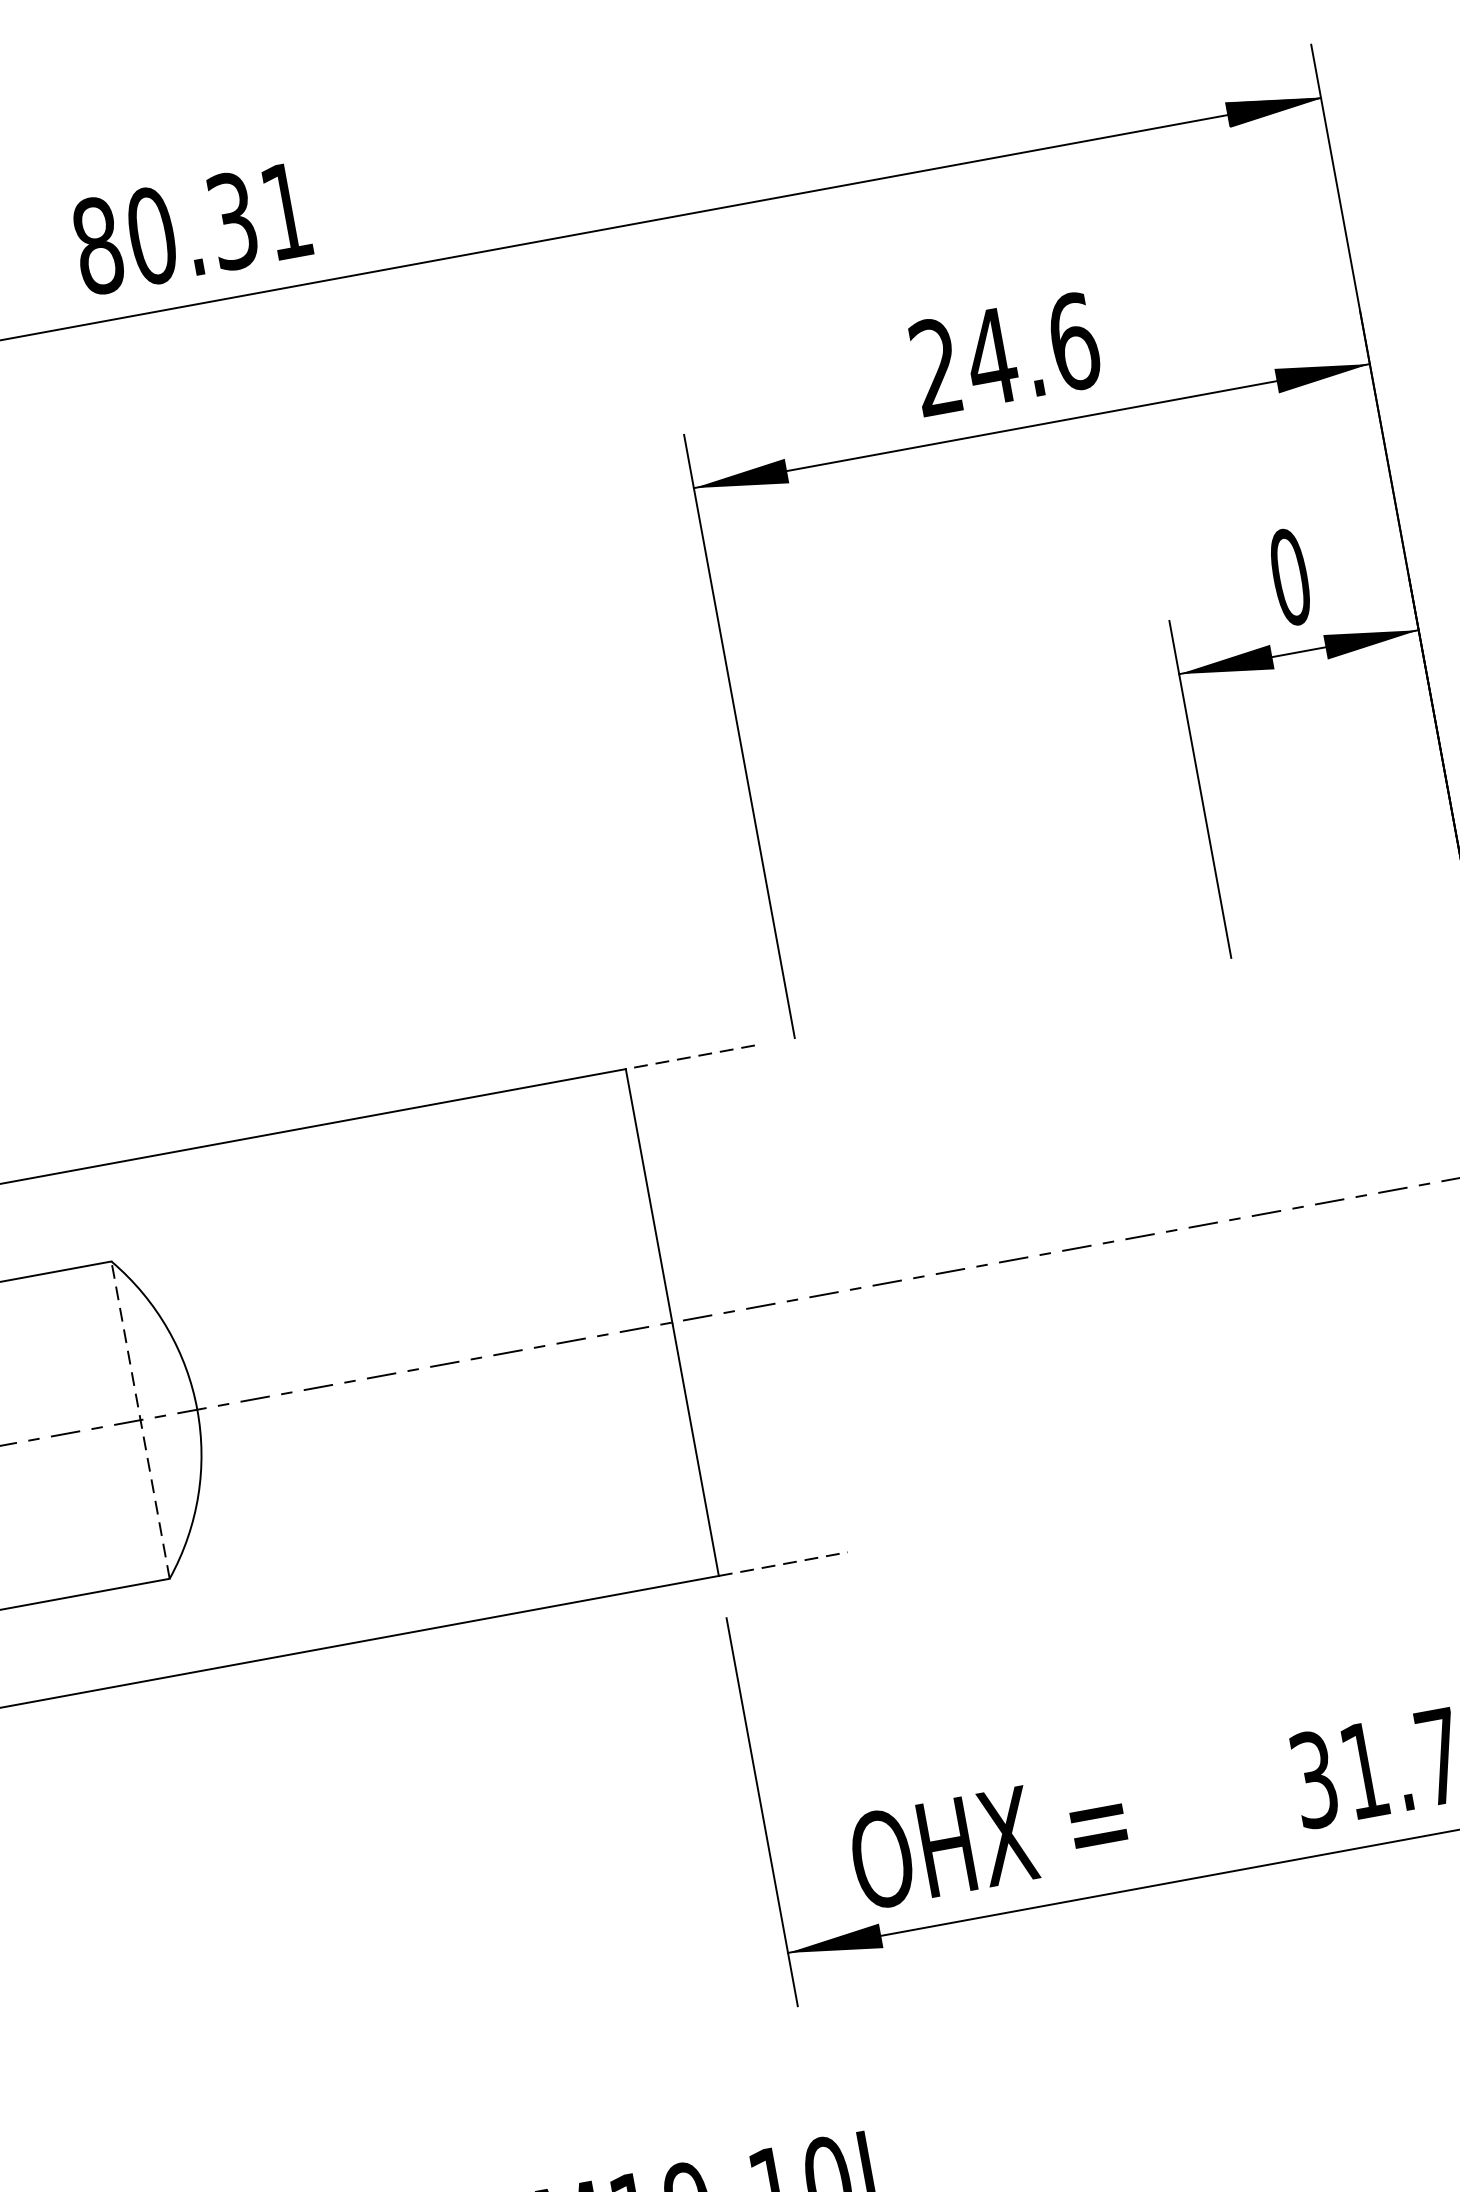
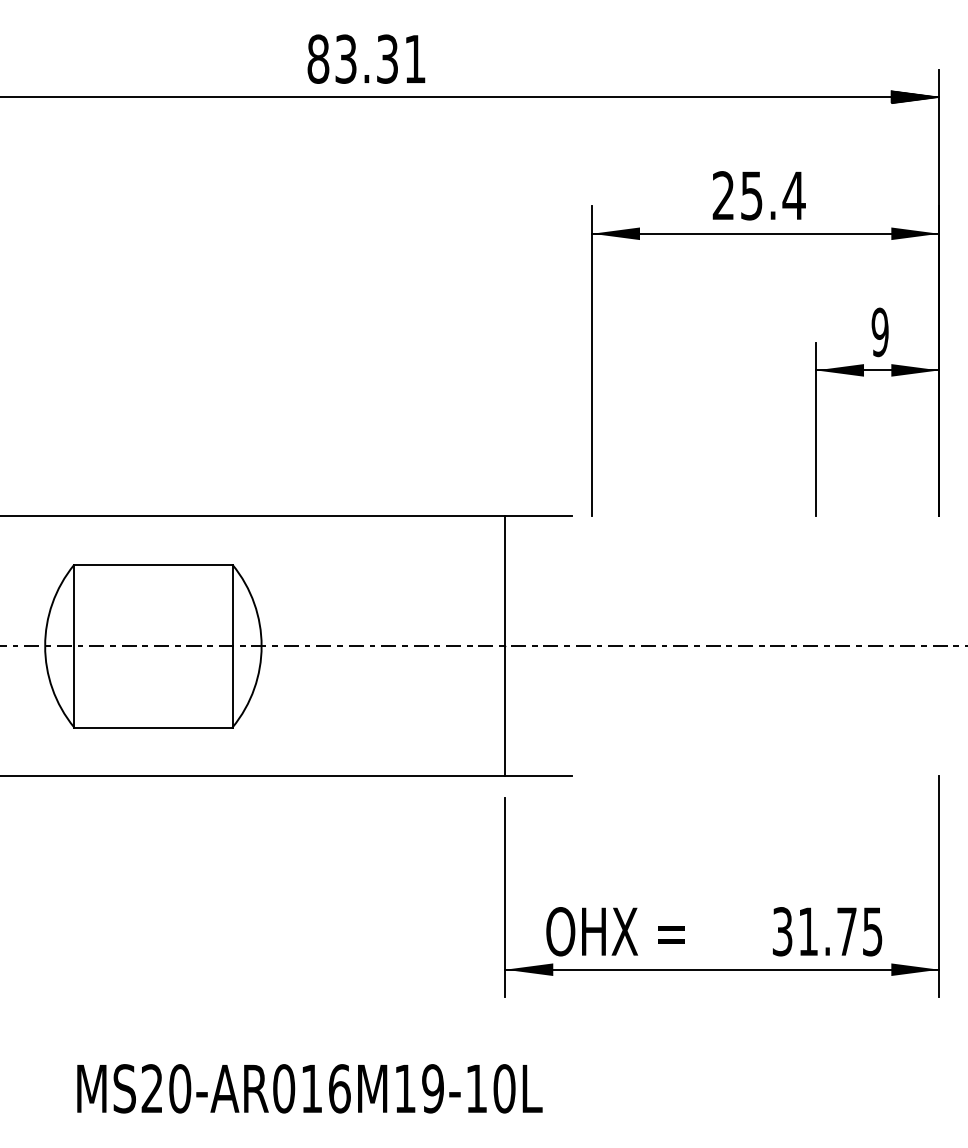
text: (152, 234) -> (346, 58), 80.31 -> 83.31
text: (1031, 349) -> (772, 195), 24.6 -> 25.4
text: (1288, 577) -> (879, 332), 0 -> 9
line: (690, 1058) -> (538, 516), dashed -> solid
line: (140, 1418) -> (232, 645), dashed -> solid
line: (785, 1564) -> (539, 776), dashed -> solid

